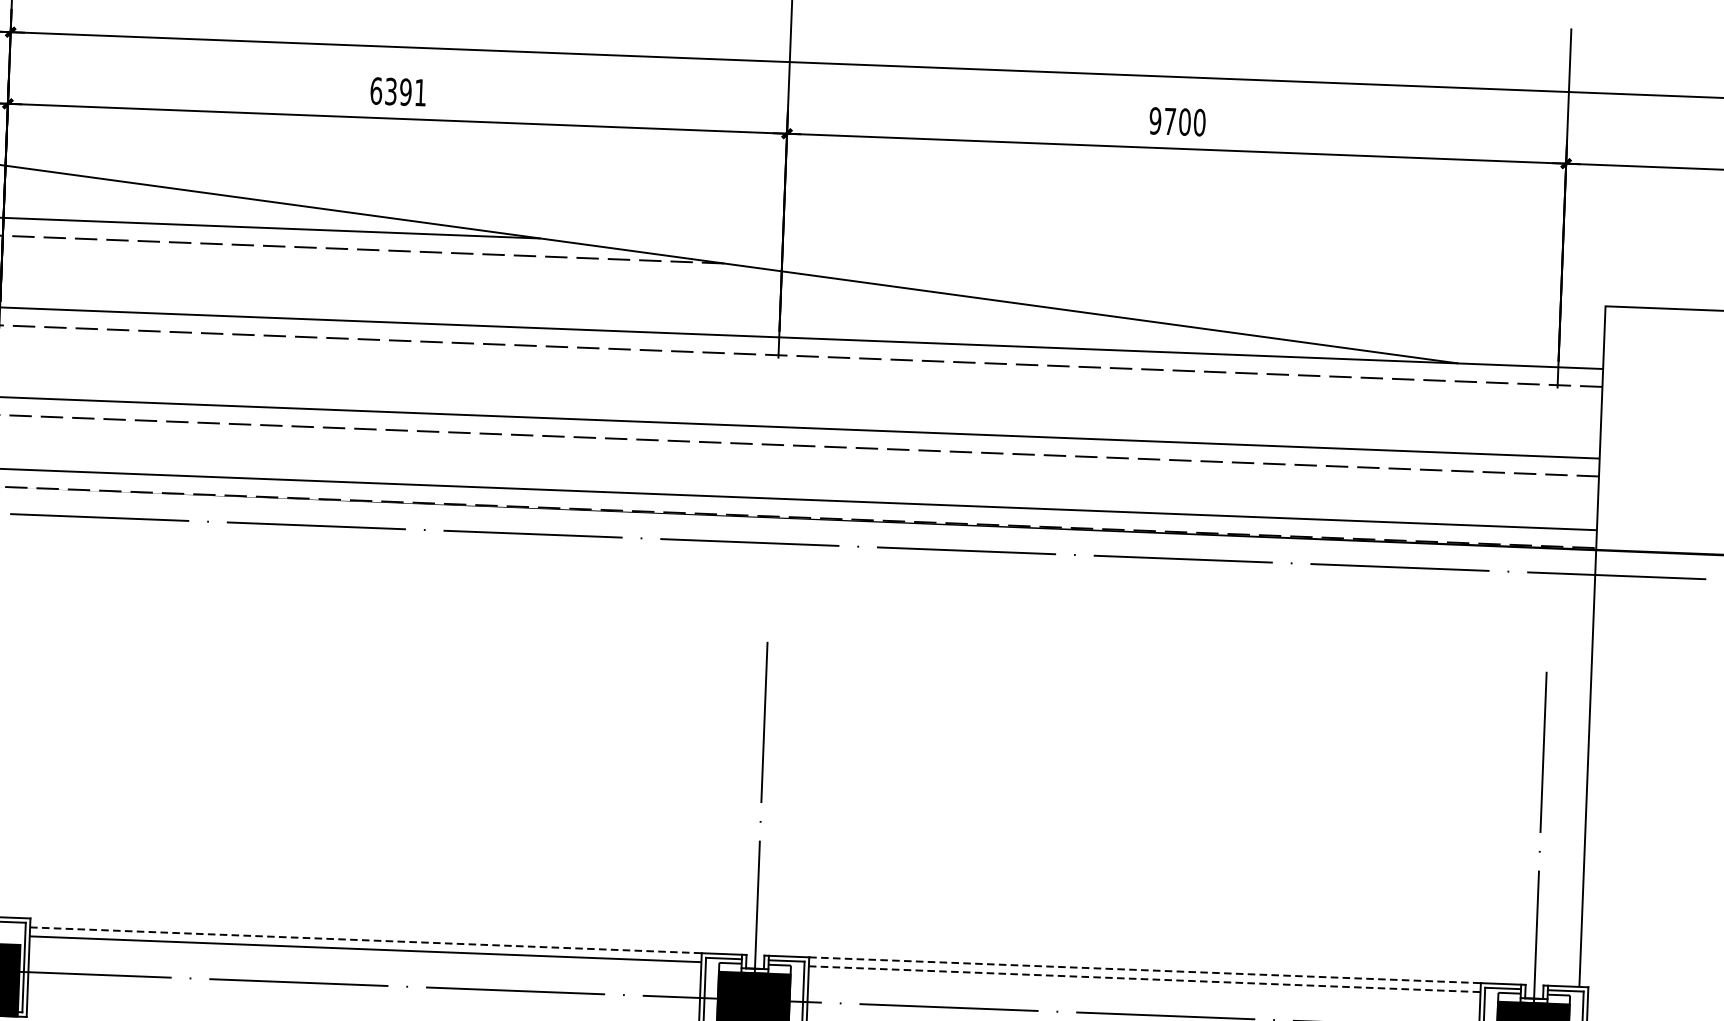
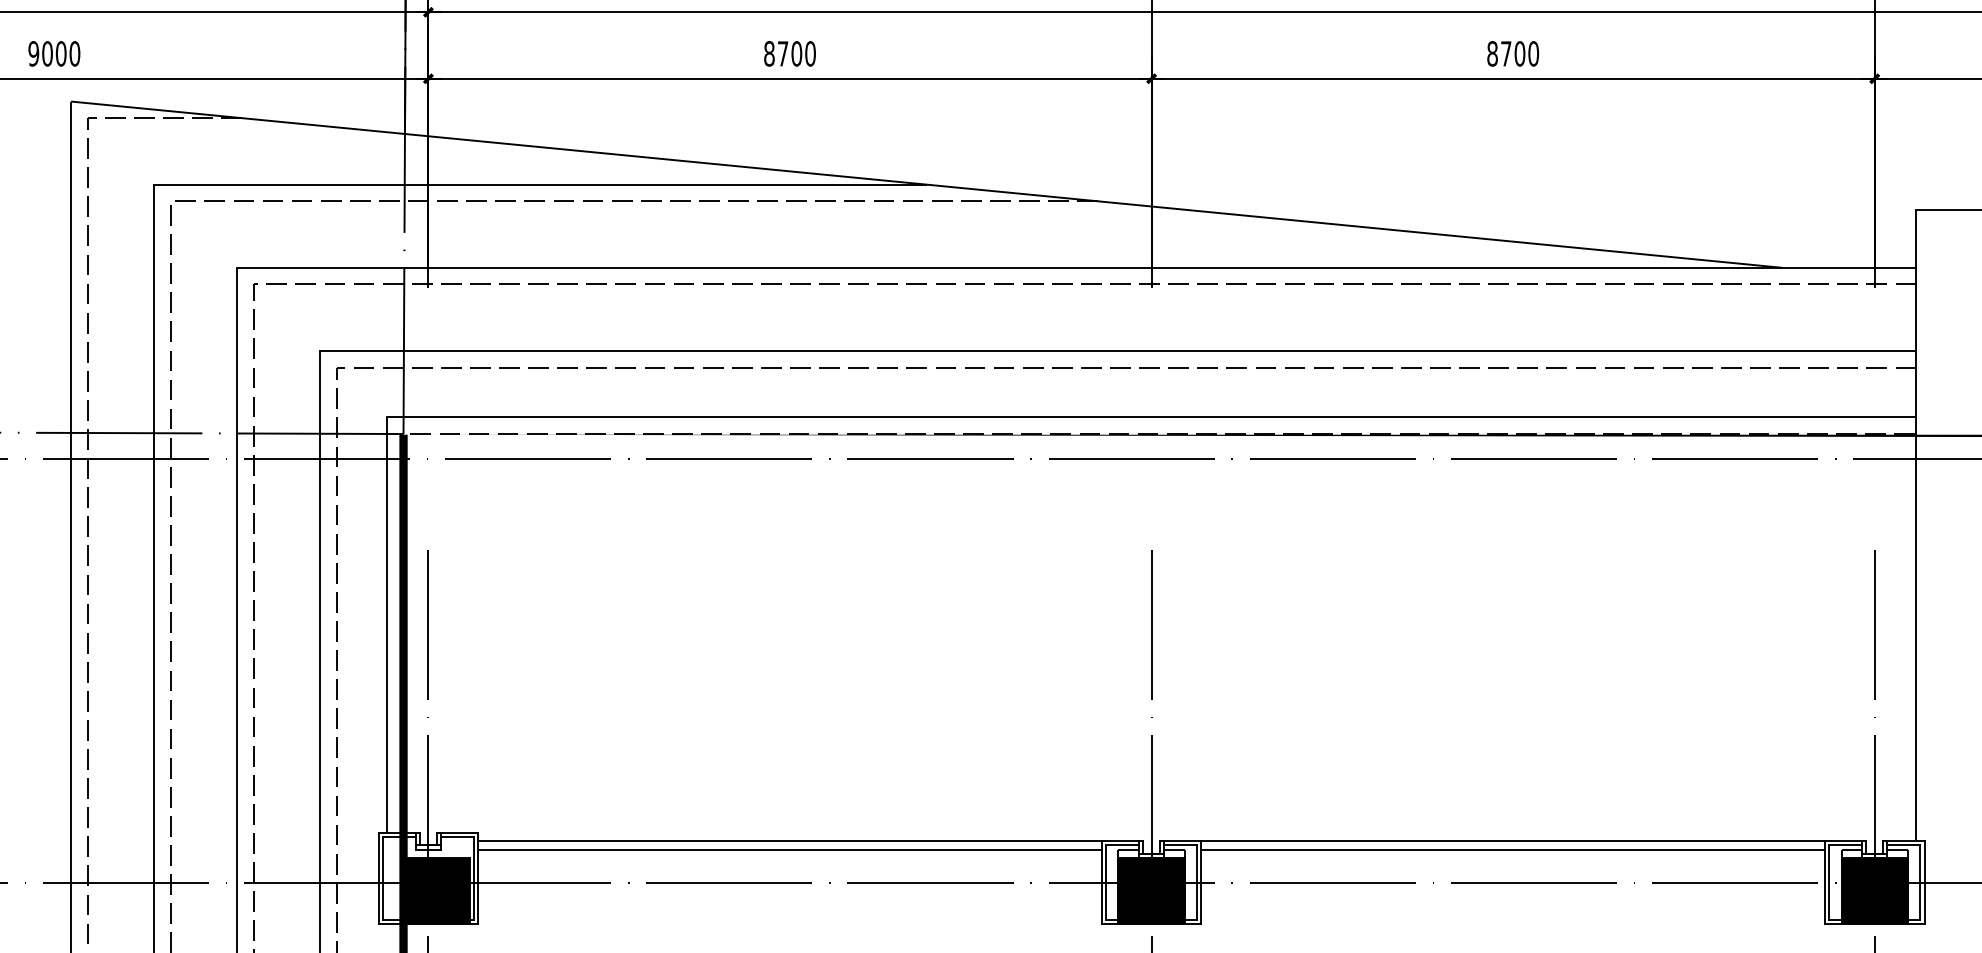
text: (397, 91) -> (789, 53), 6391 -> 8700
text: (1155, 120) -> (1492, 53), 9700 -> 8700
line: (366, 940) -> (790, 841), dashed -> solid
line: (1145, 970) -> (1513, 841), dashed -> solid
line: (1145, 979) -> (1513, 849), dashed -> solid

